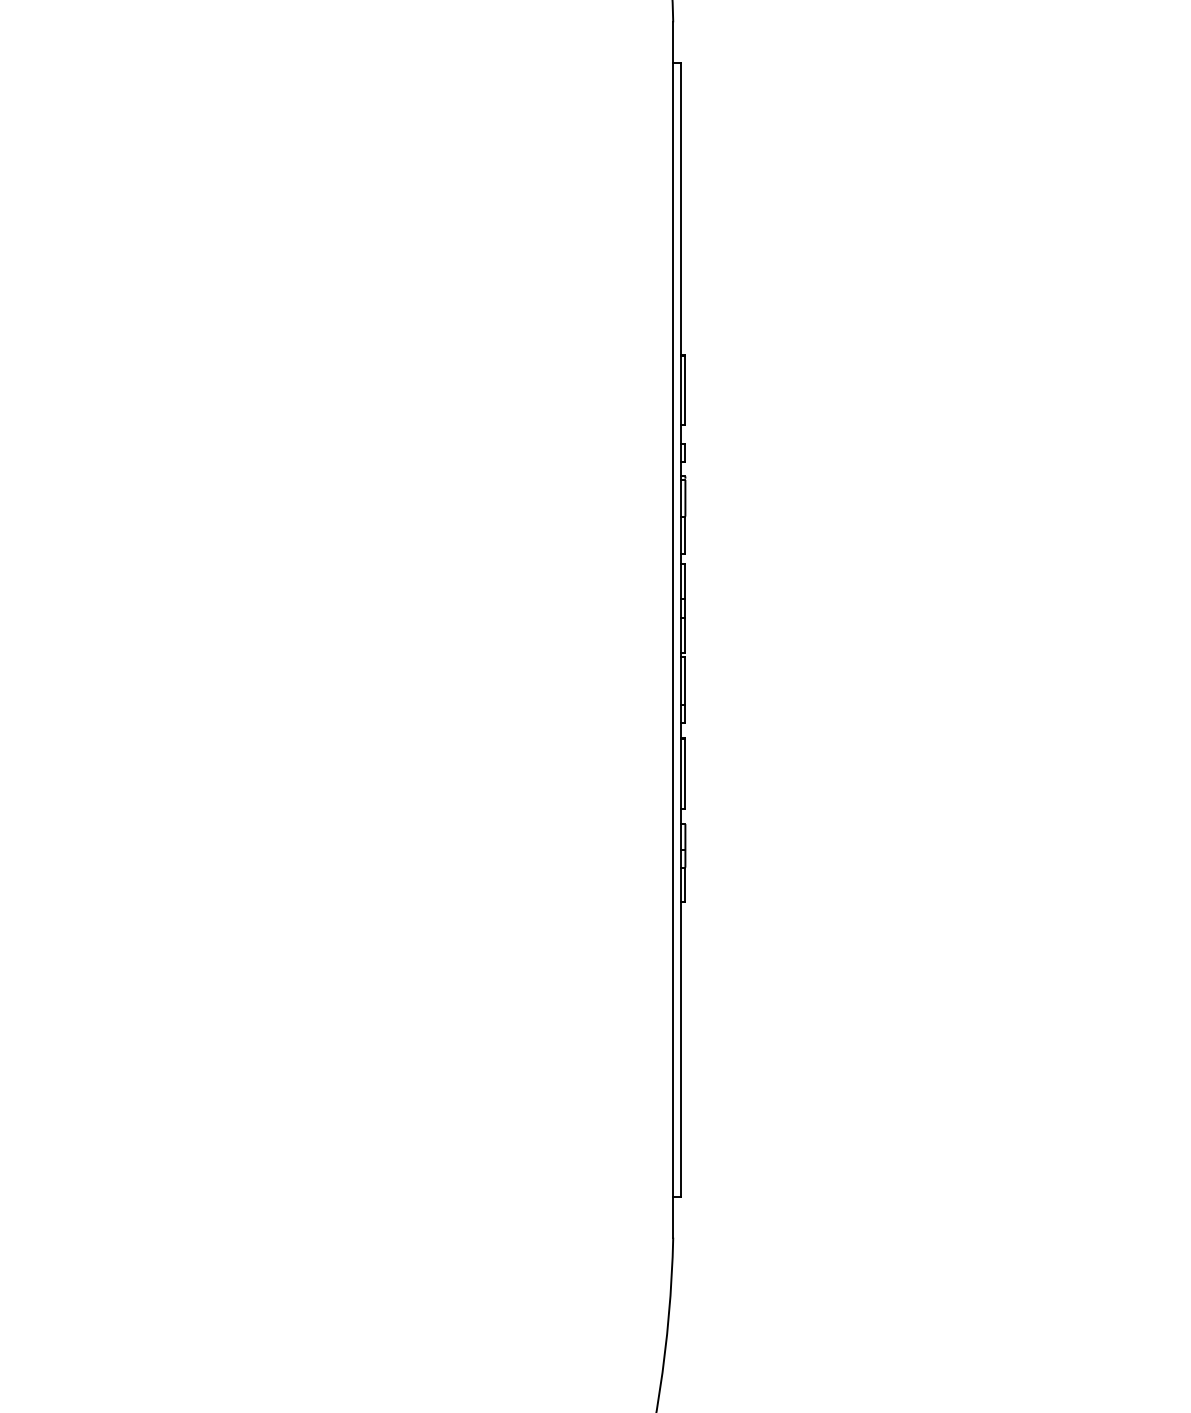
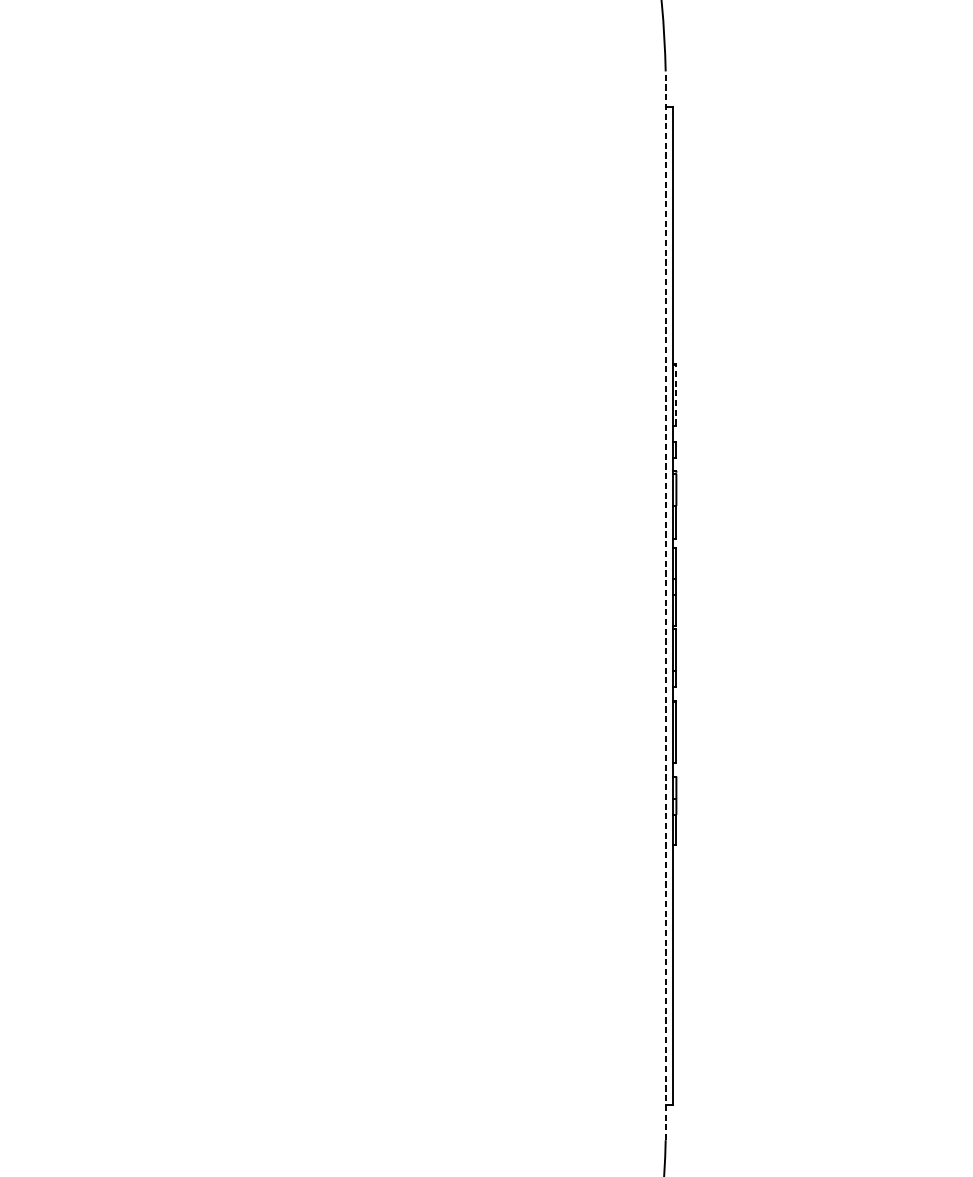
line: (685, 390) -> (676, 395), solid -> dashed
line: (673, 629) -> (665, 605), solid -> dashed

